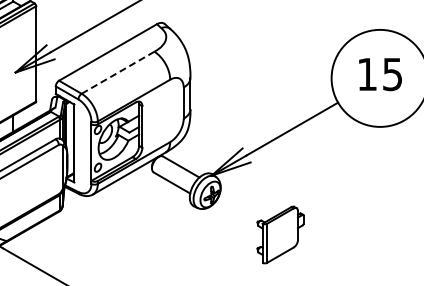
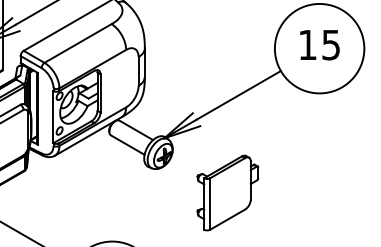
line: (117, 73) -> (77, 44), dashed -> solid
part: (280, 234) -> (227, 192), size x1.43

